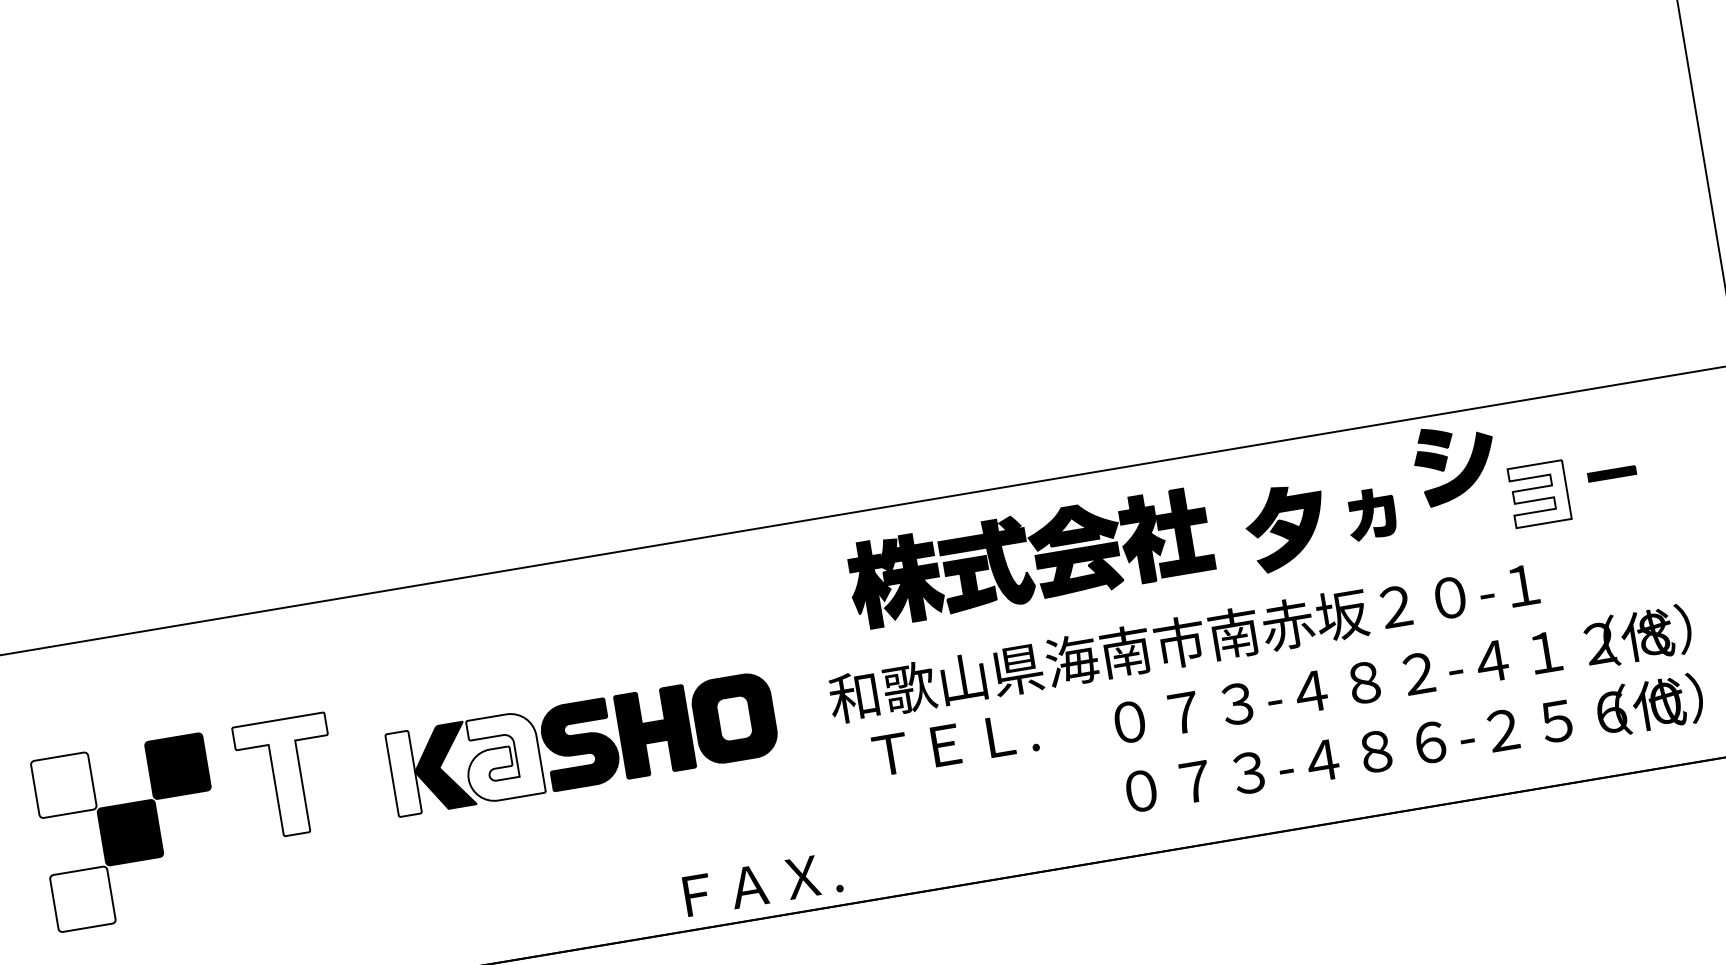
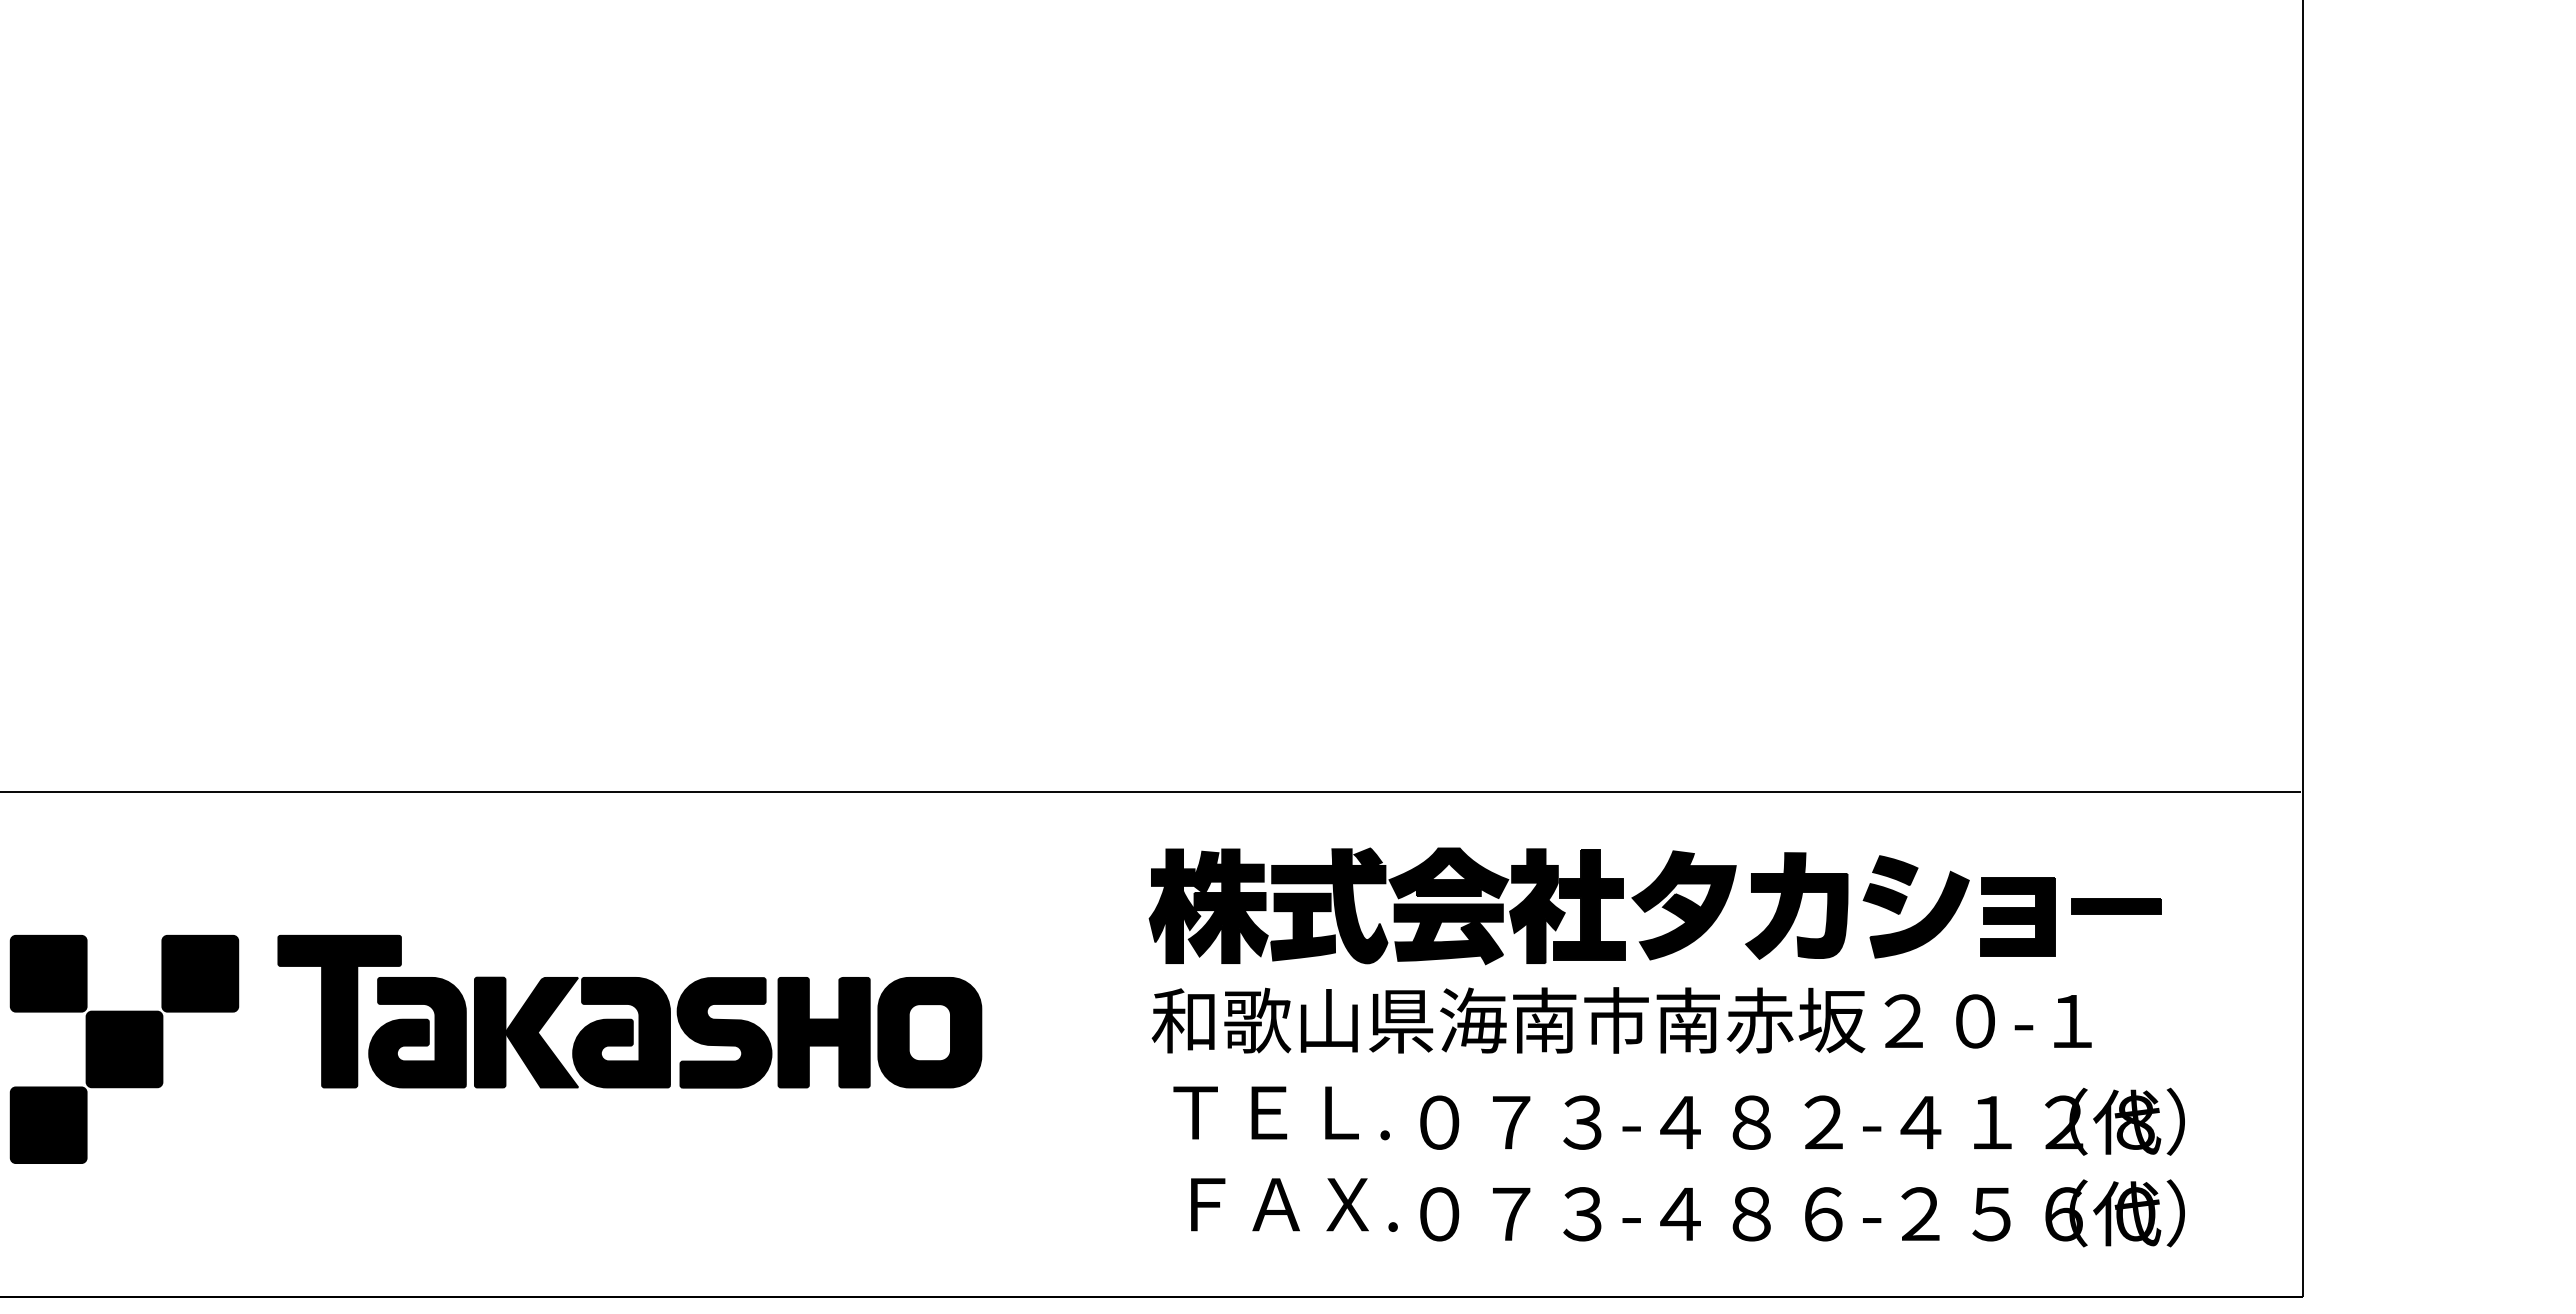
part: (1446, 461) -> (1905, 902), moved
part: (1612, 474) -> (2116, 906), size x1.43
fill: (1538, 494) -> (2017, 916), added
part: (1371, 513) -> (1796, 905), size x1.67
part: (1034, 557) -> (1393, 906), moved
text: (1183, 641) -> (1621, 1020), moved
text: (955, 744) -> (1281, 1113), moved
fill: (502, 757) -> (621, 1032), added
fill: (403, 773) -> (489, 1032), added
fill: (287, 777) -> (339, 1011), added
part: (348, 783) -> (417, 1032), added
fill: (63, 785) -> (48, 973), added
text: (762, 884) -> (1294, 1204), moved
fill: (82, 899) -> (48, 1125), added

